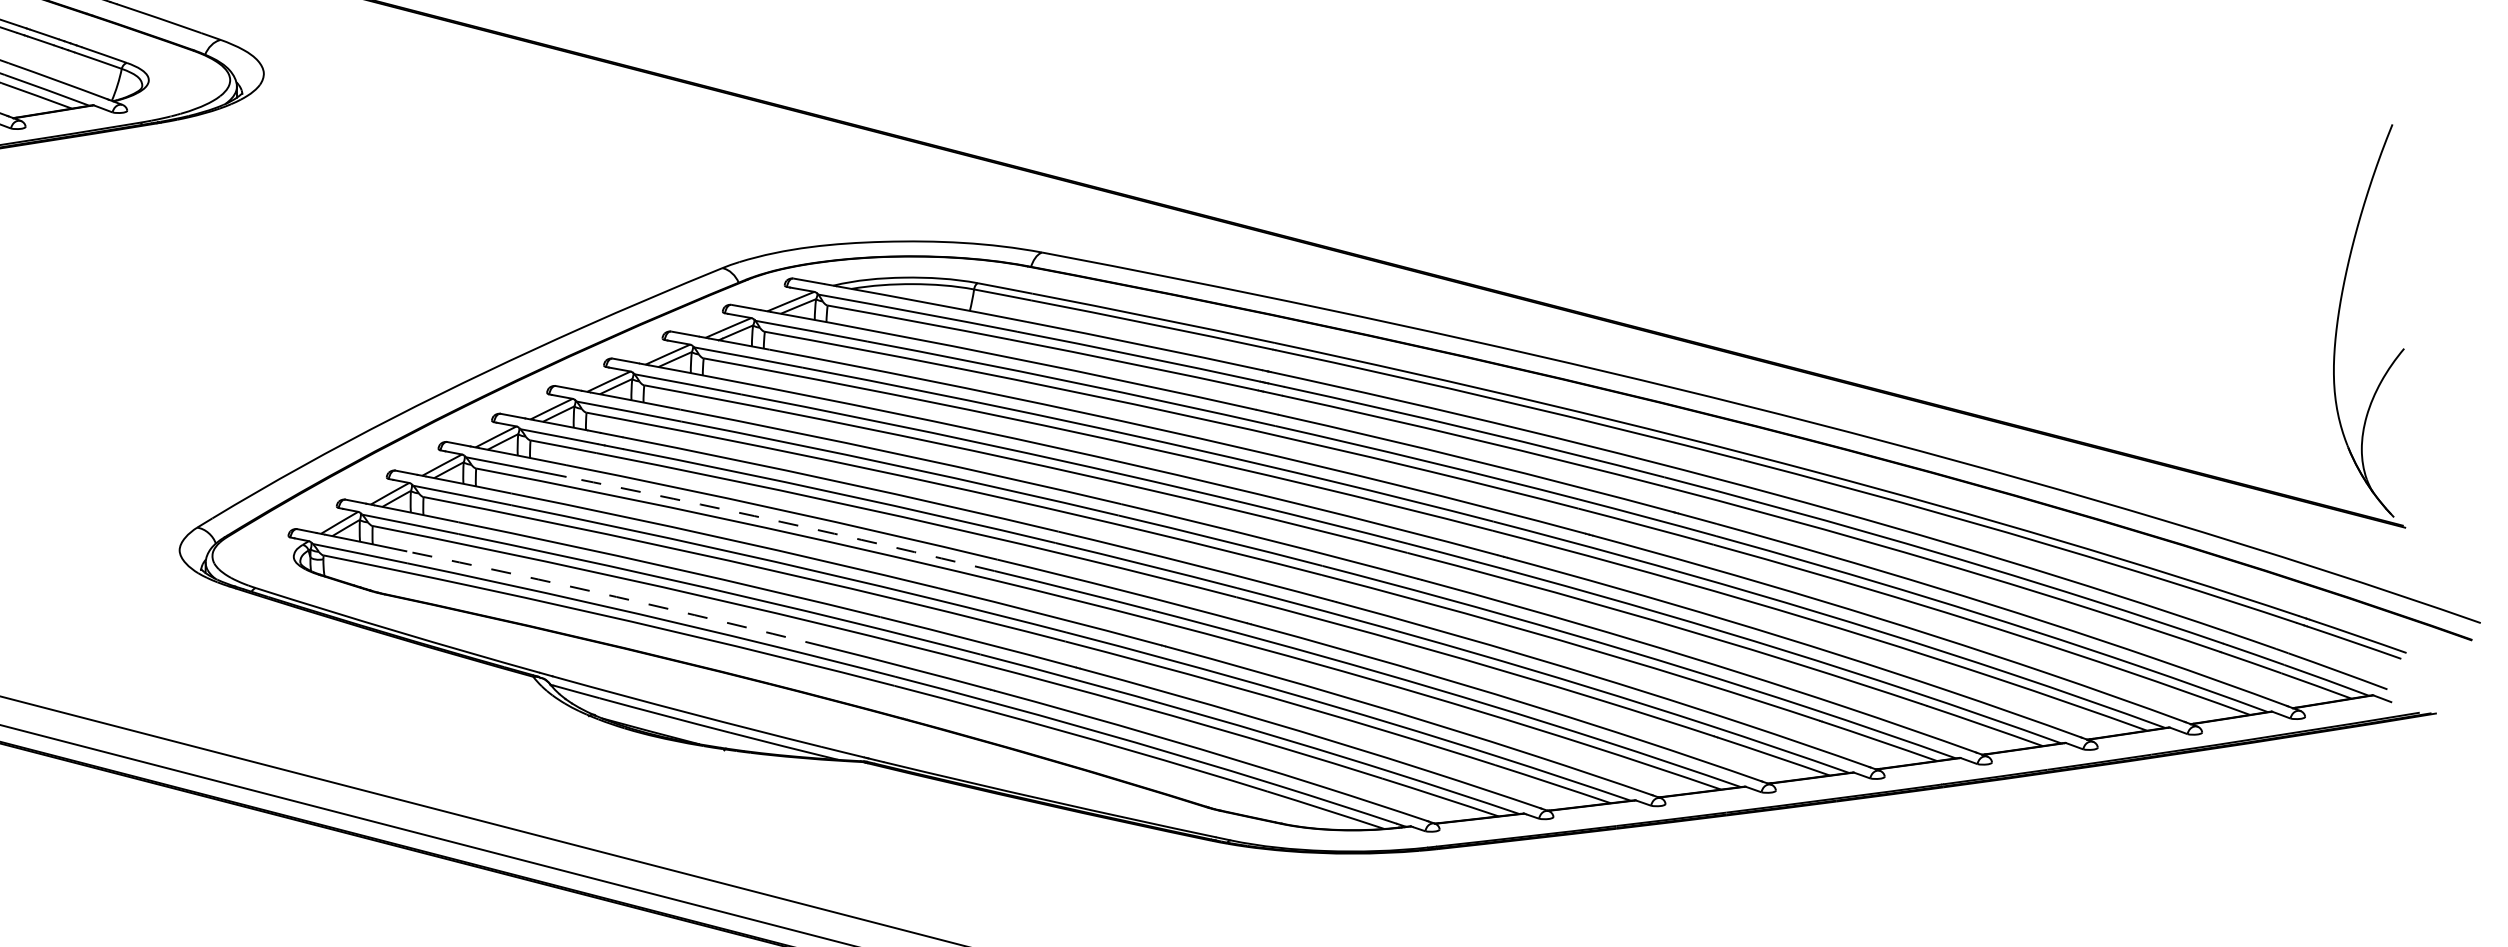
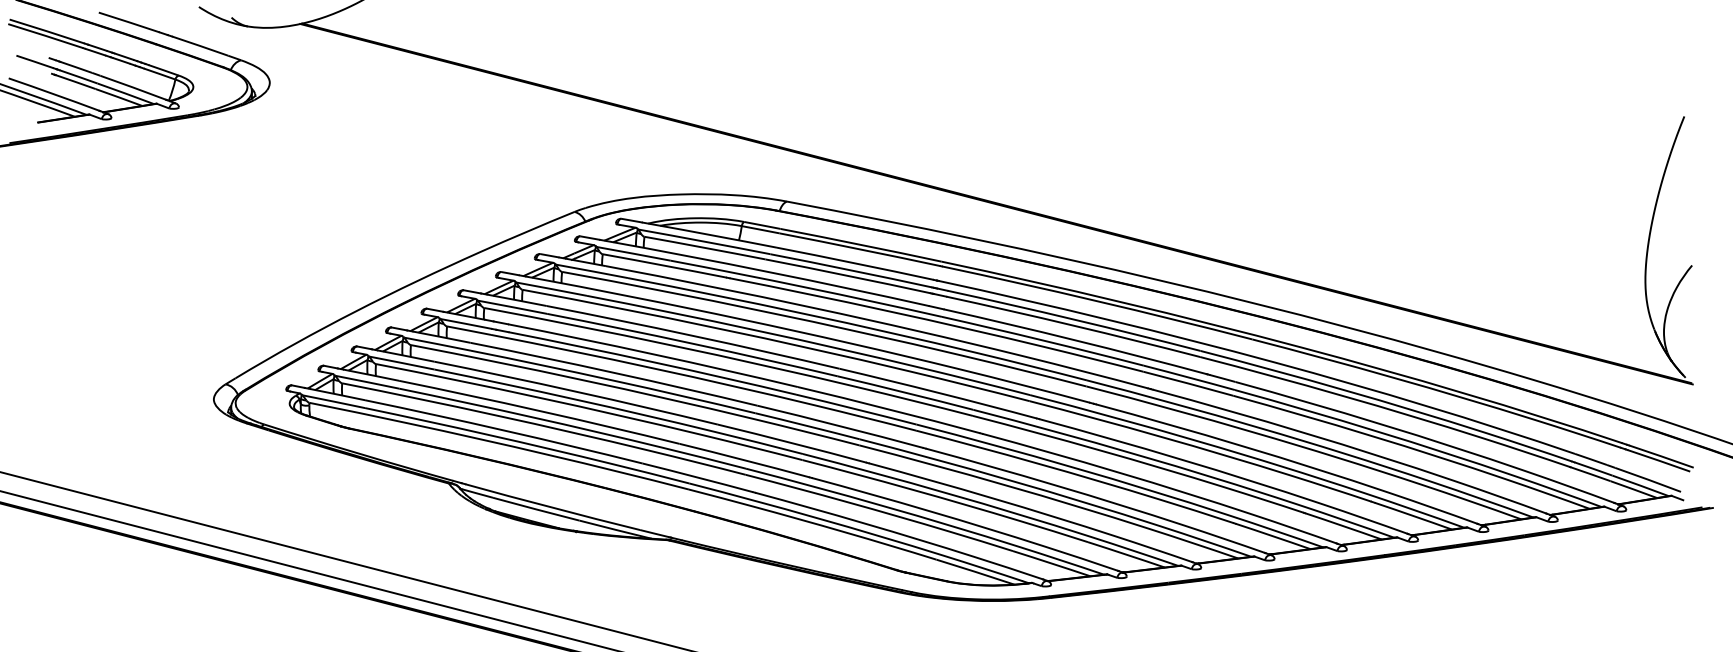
arc: (781, 521) -> (613, 380), dashed -> solid
arc: (617, 597) -> (504, 430), dashed -> solid

